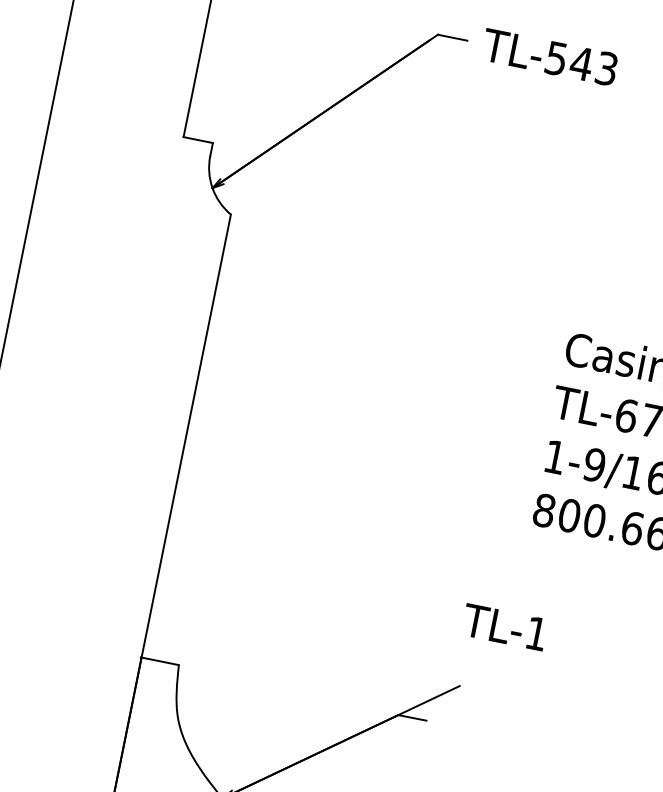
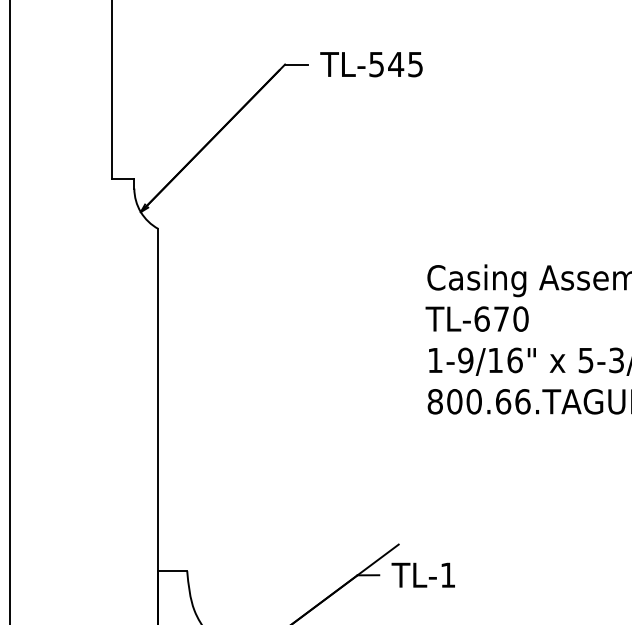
text: (607, 67) -> (415, 63), TL-543 -> TL-545
text: (503, 626) -> (422, 574), moved

